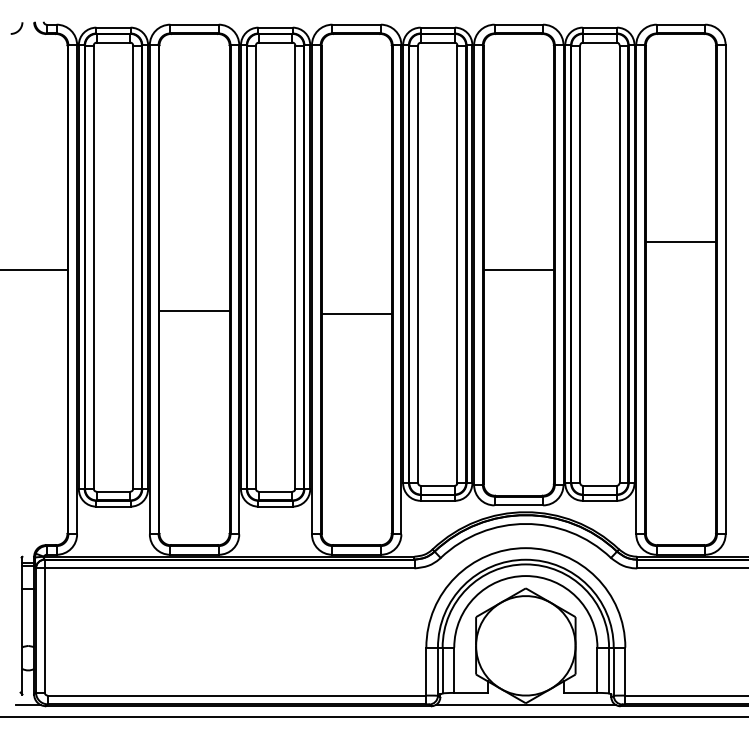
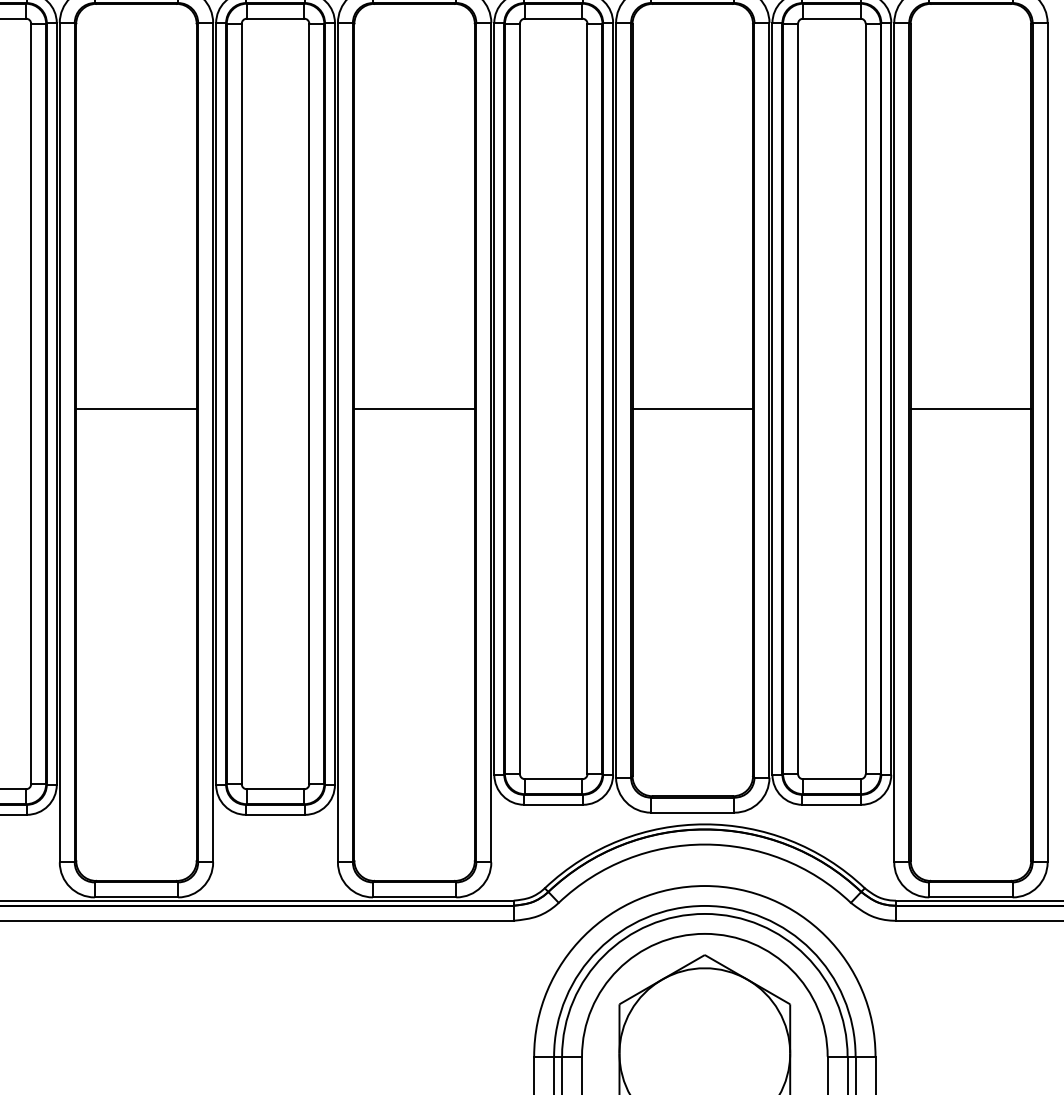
line: (680, 242) -> (970, 409), moved
line: (194, 311) -> (136, 409), moved
line: (356, 314) -> (414, 409), moved

